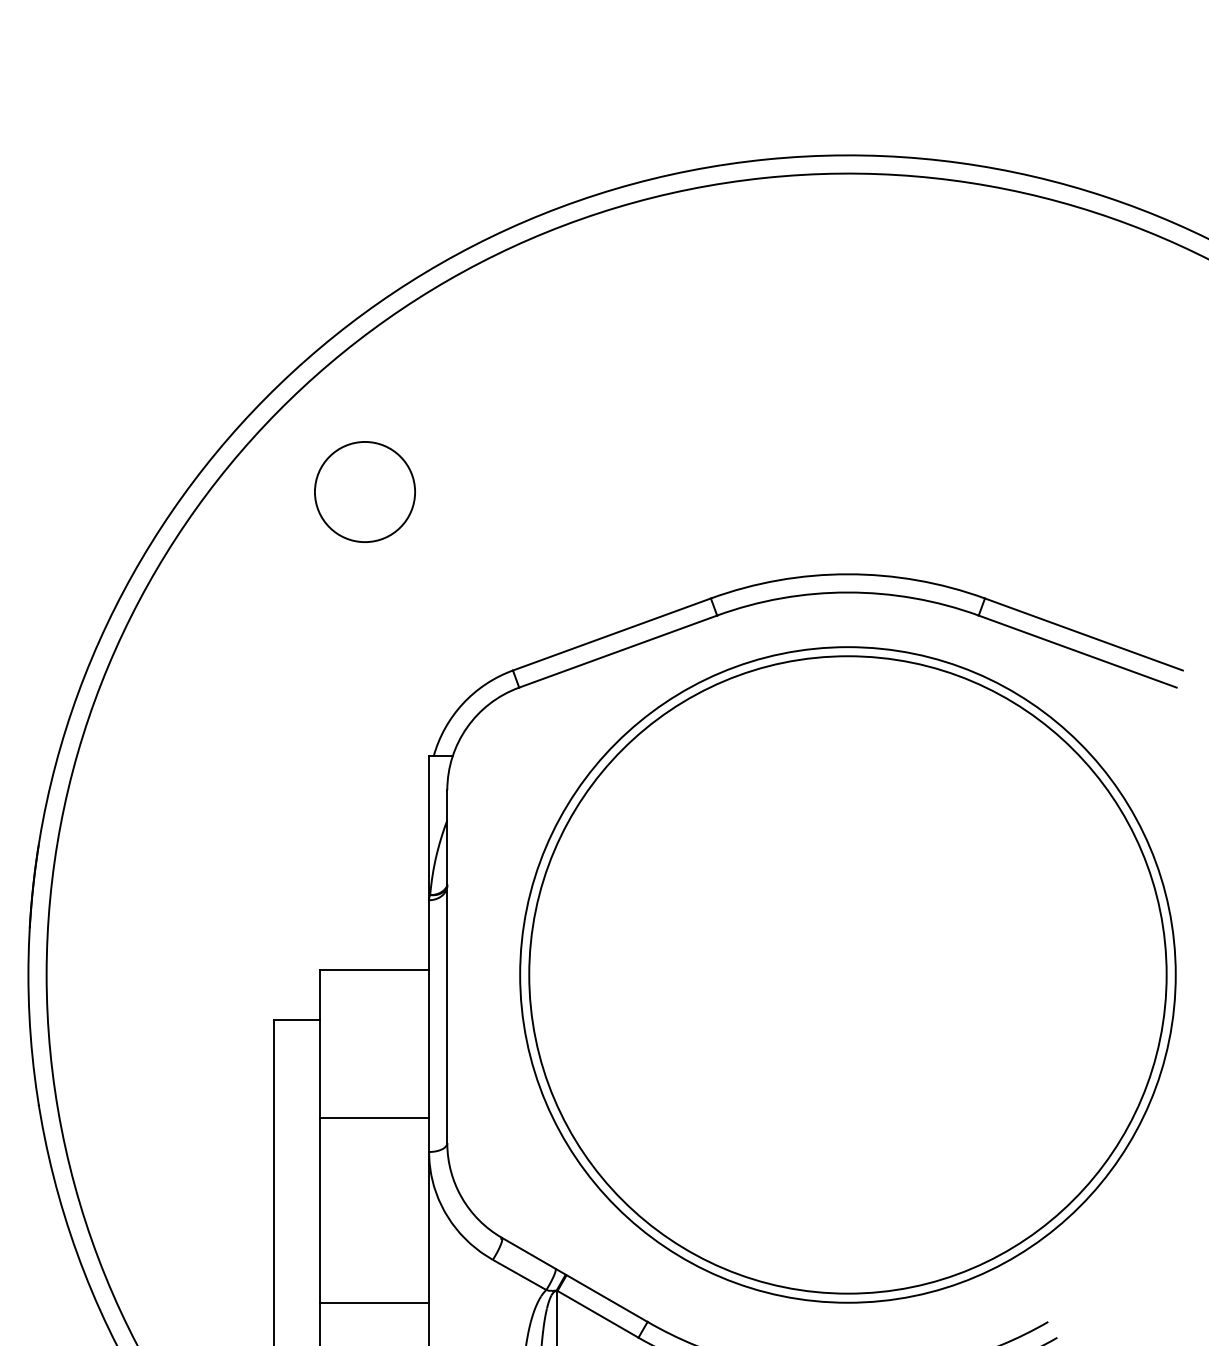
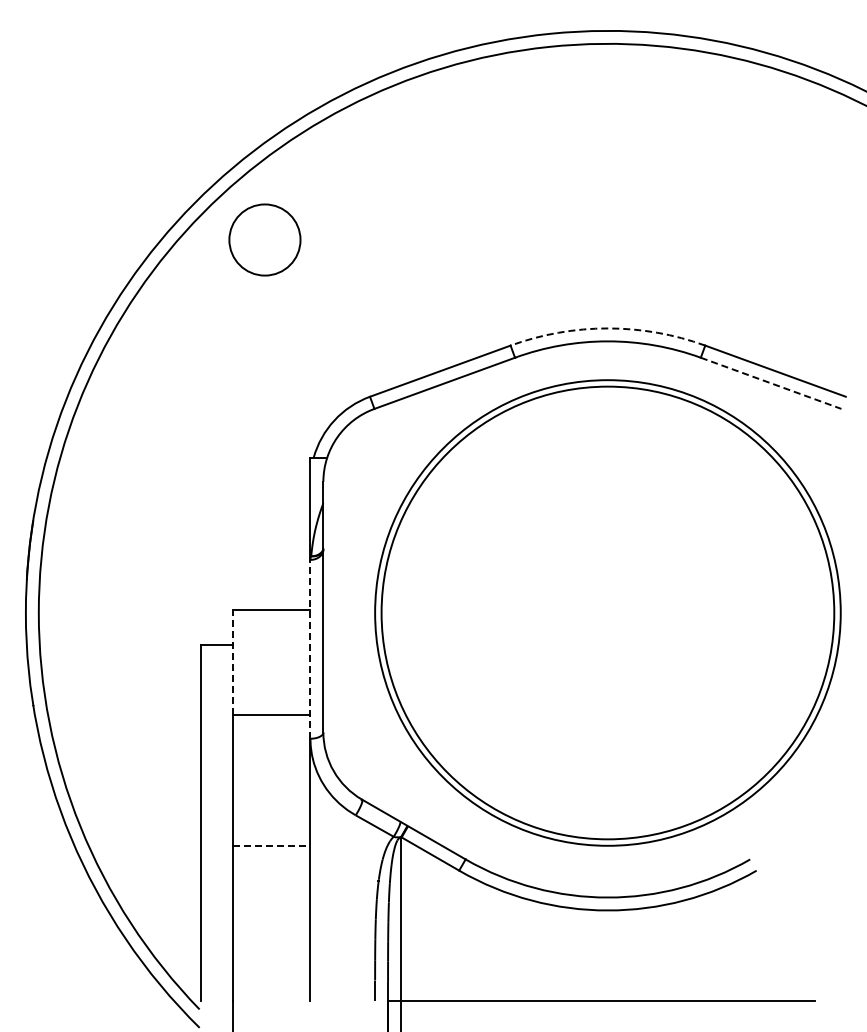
part: (364, 491) -> (264, 239), moved
arc: (847, 574) -> (607, 328), solid -> dashed
line: (1078, 651) -> (771, 383), solid -> dashed
line: (429, 1024) -> (310, 648), solid -> dashed
line: (319, 1044) -> (232, 662), solid -> dashed
line: (374, 1302) -> (271, 845), solid -> dashed

